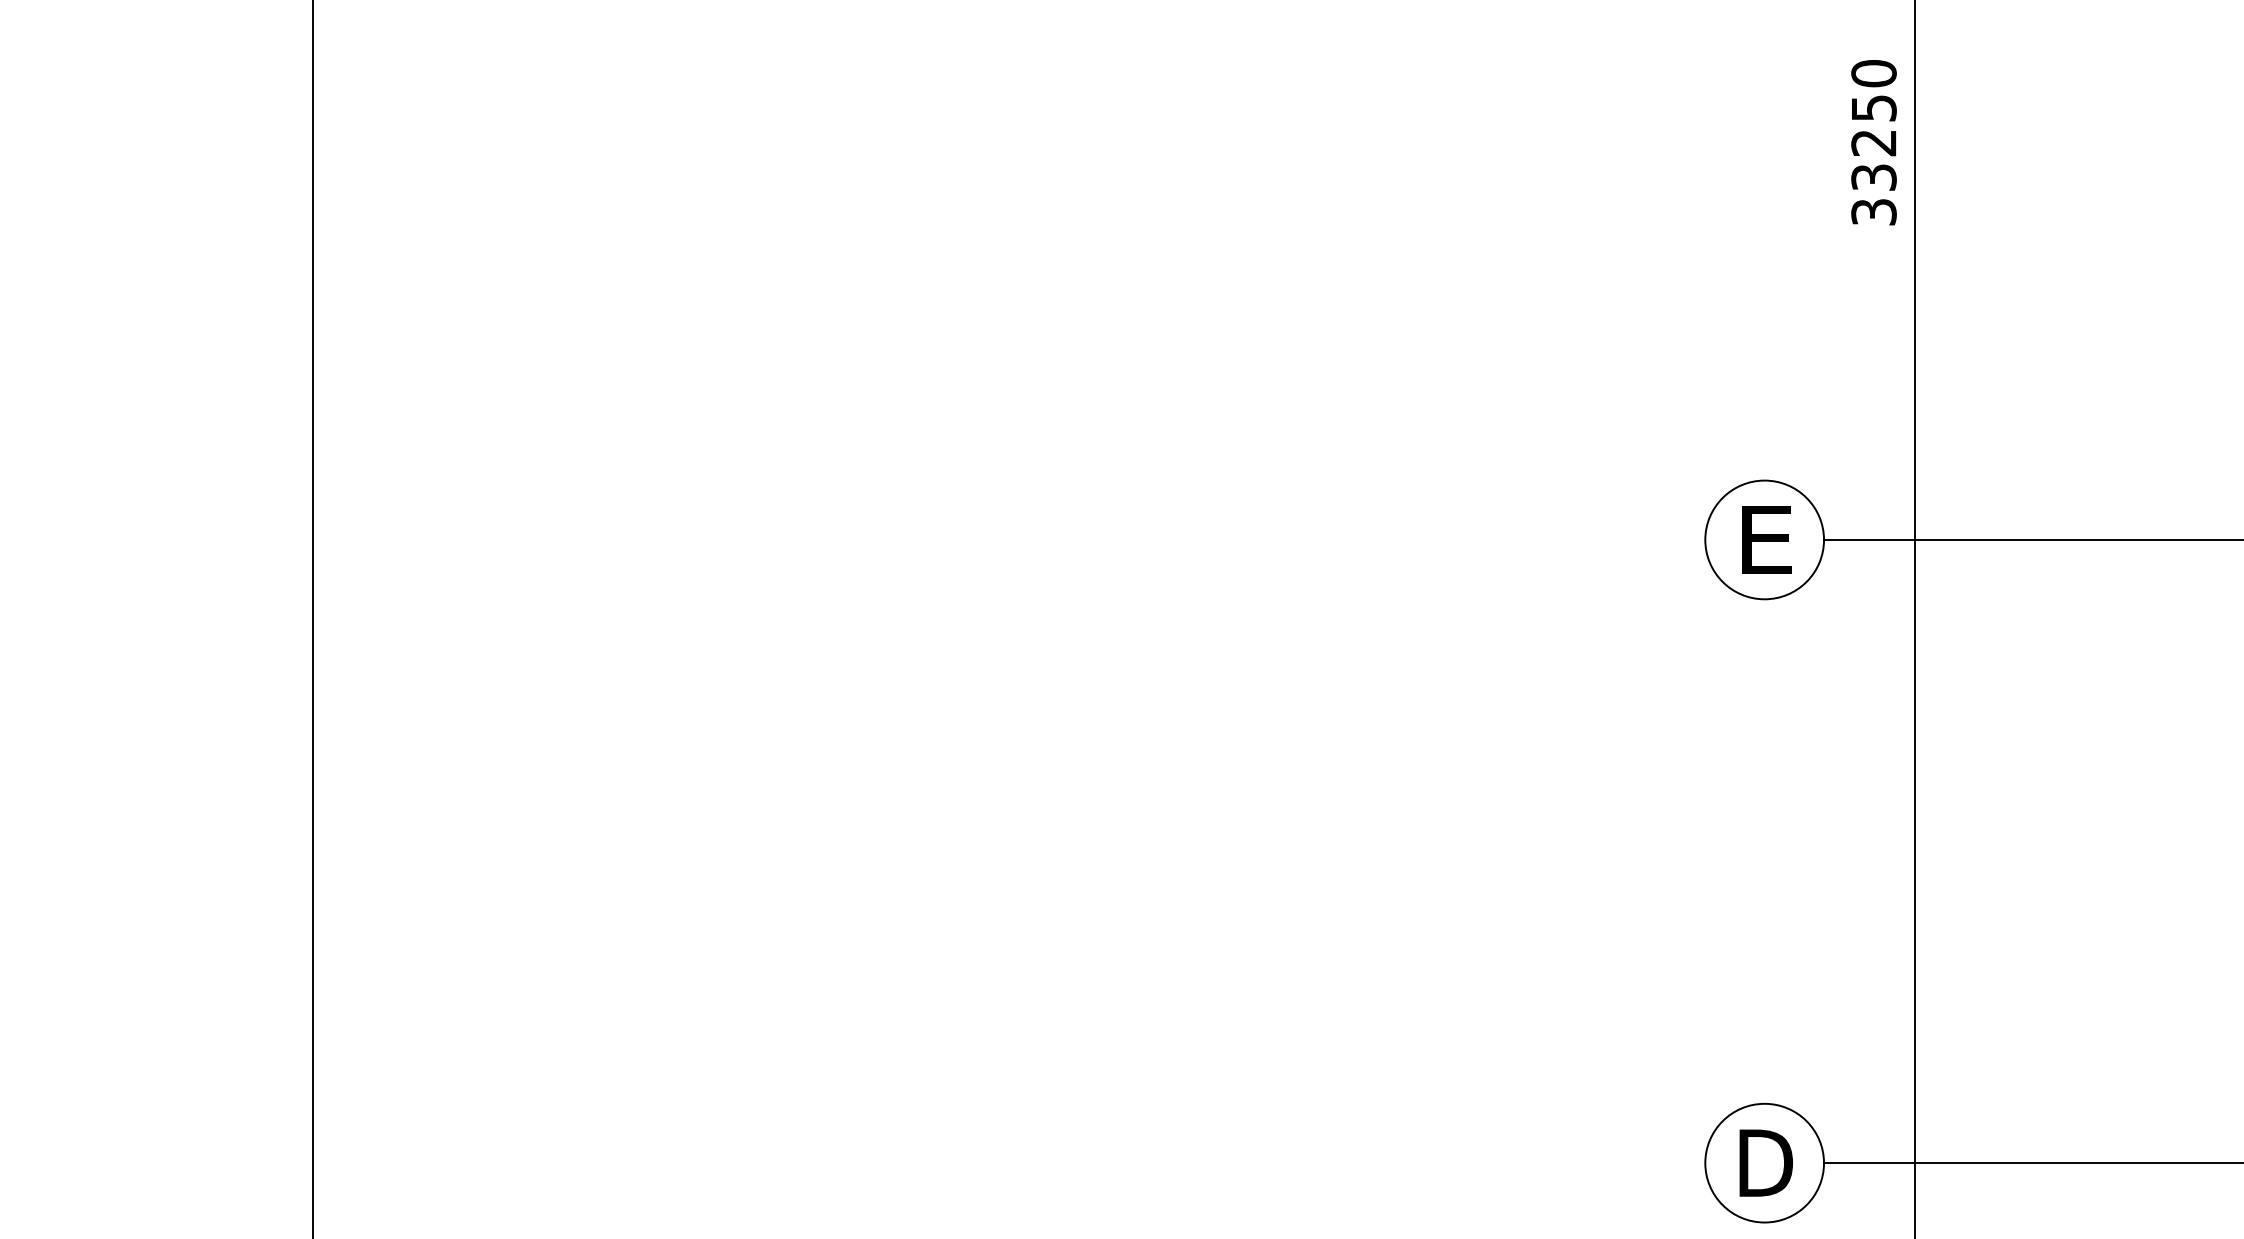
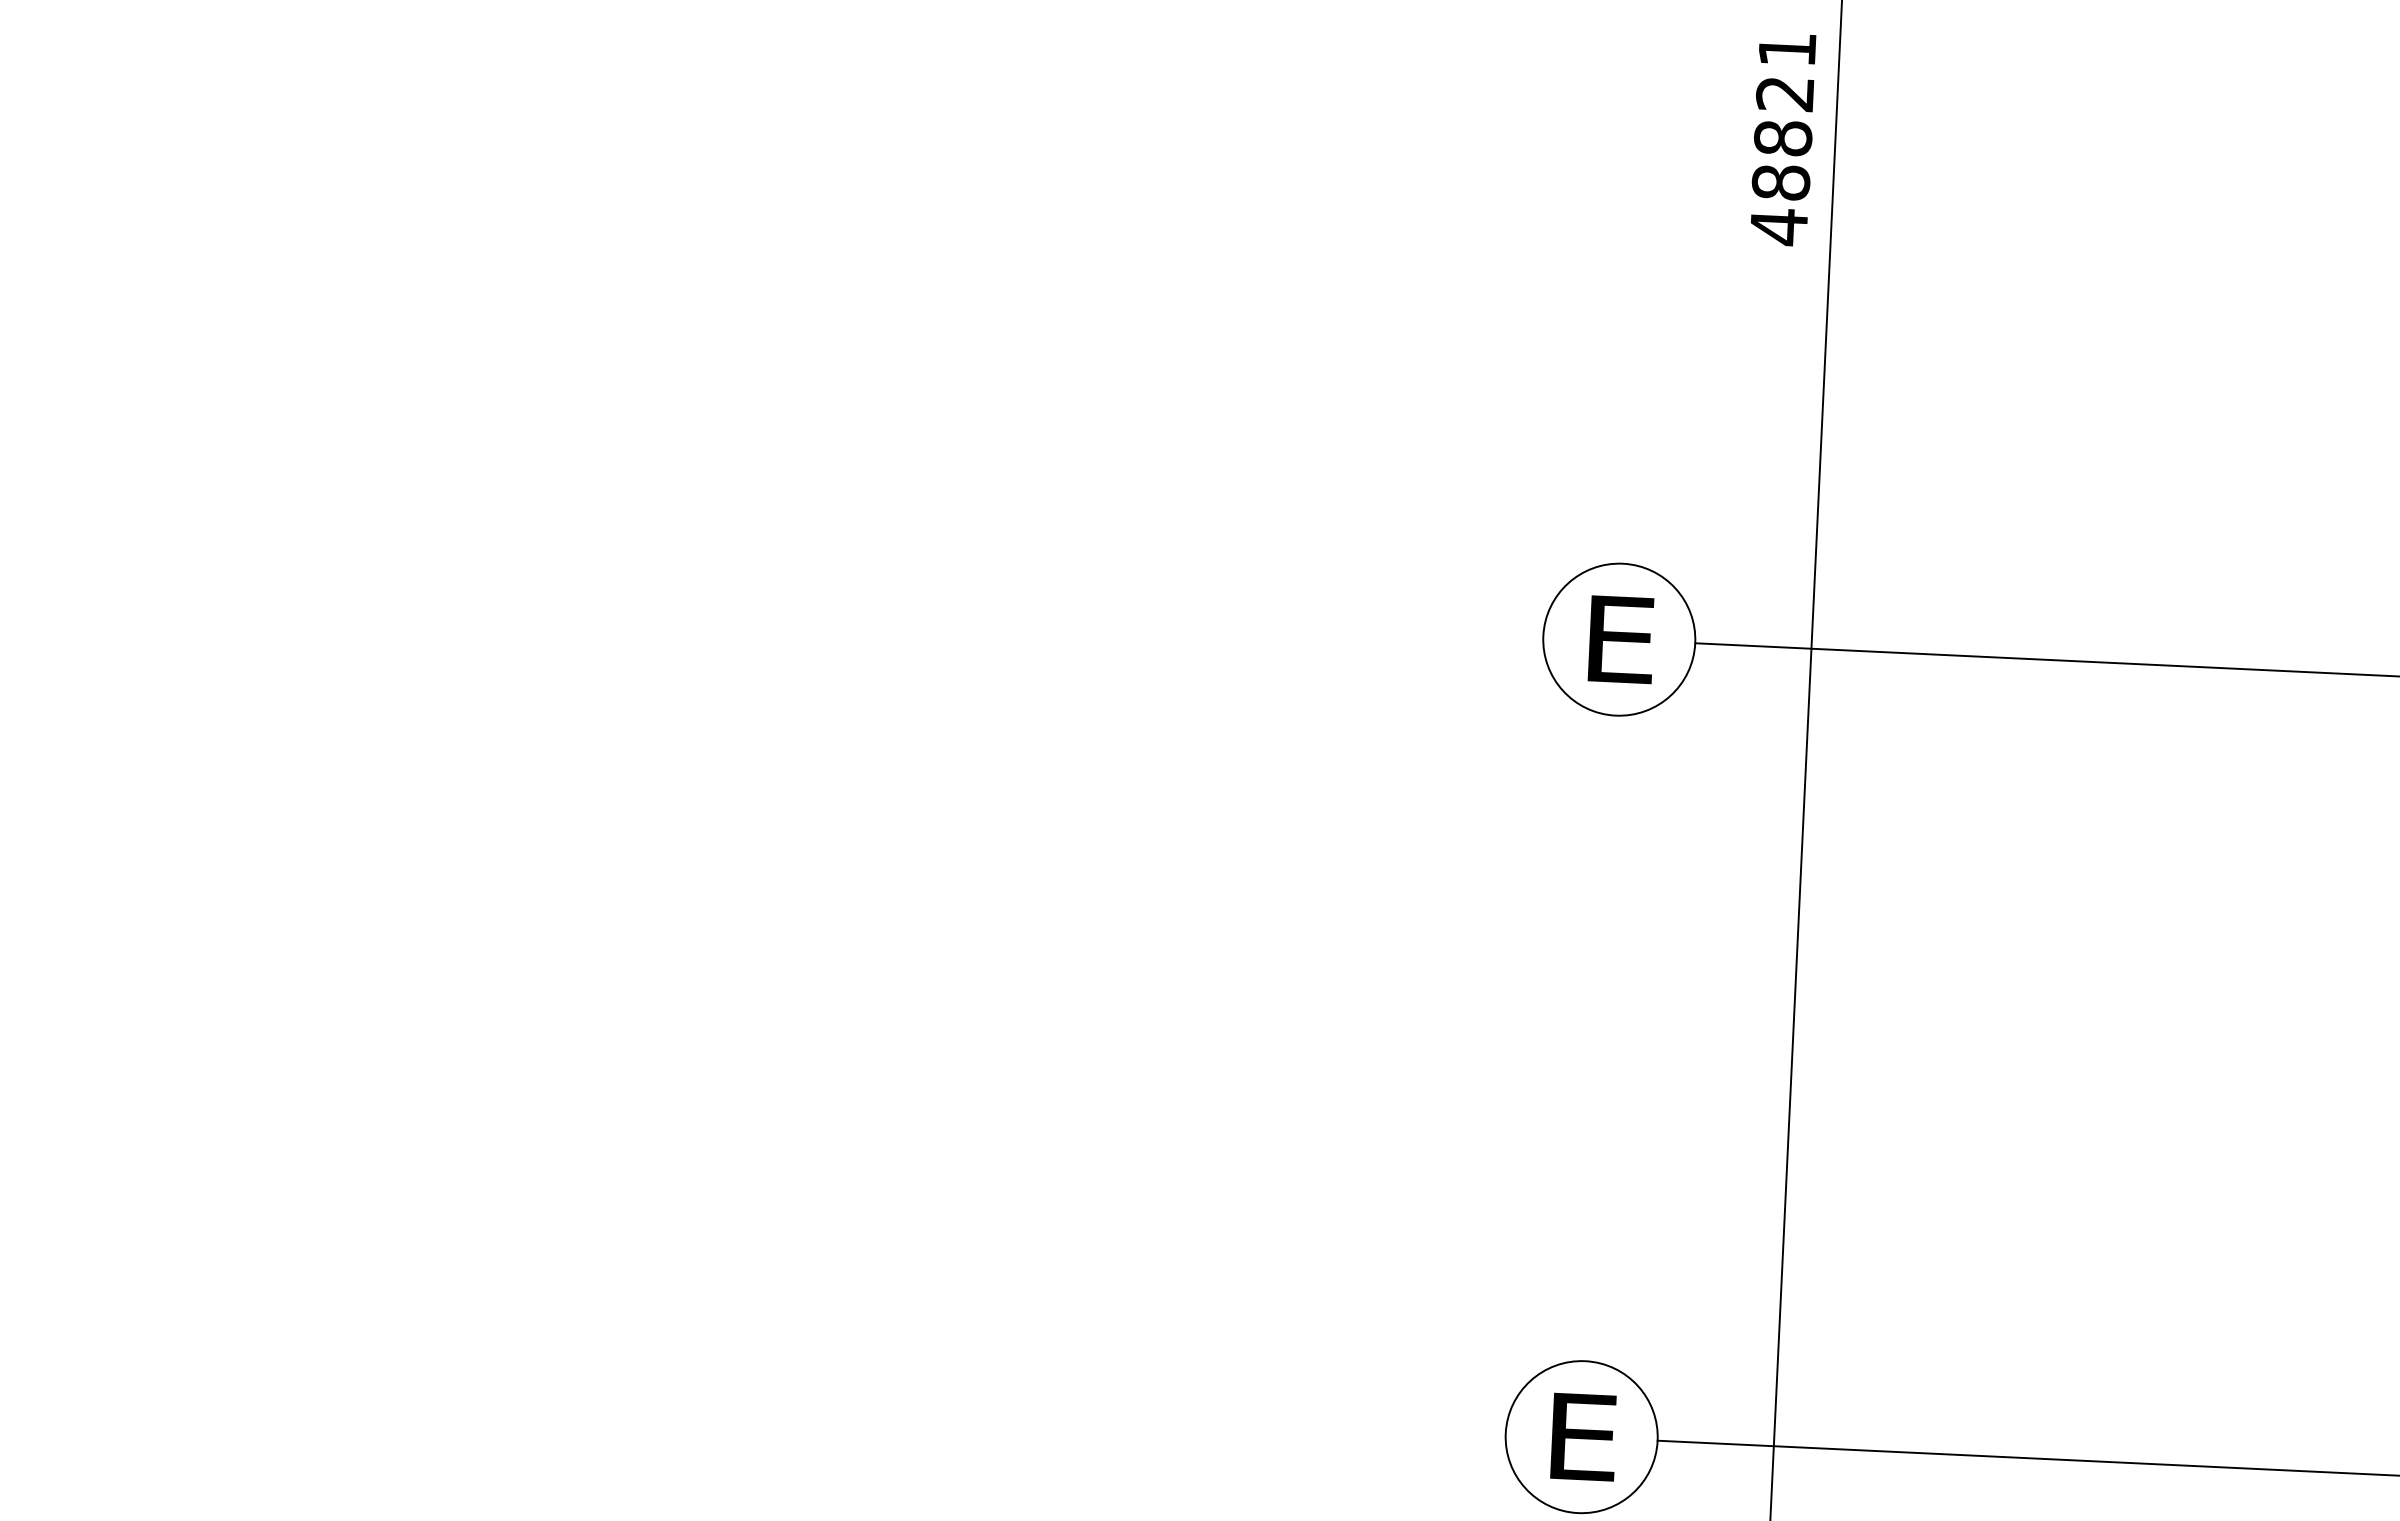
text: (1873, 143) -> (1782, 138), 33250 -> 48821
text: (1765, 1162) -> (1582, 1436), D -> E

